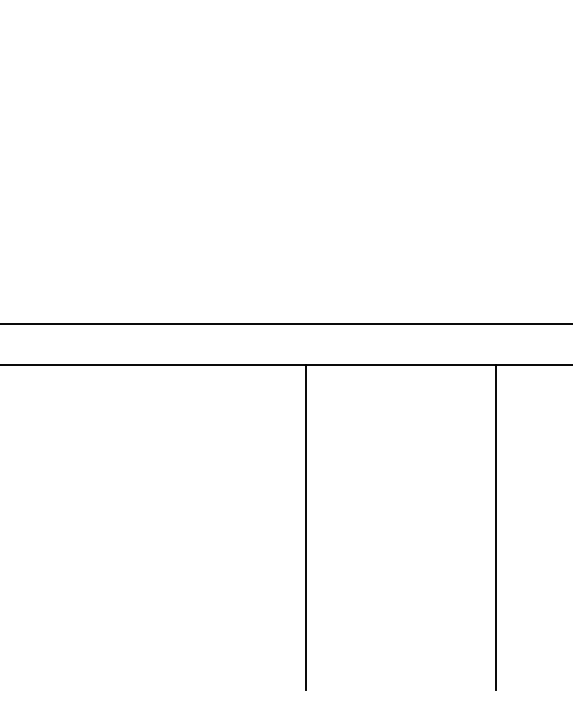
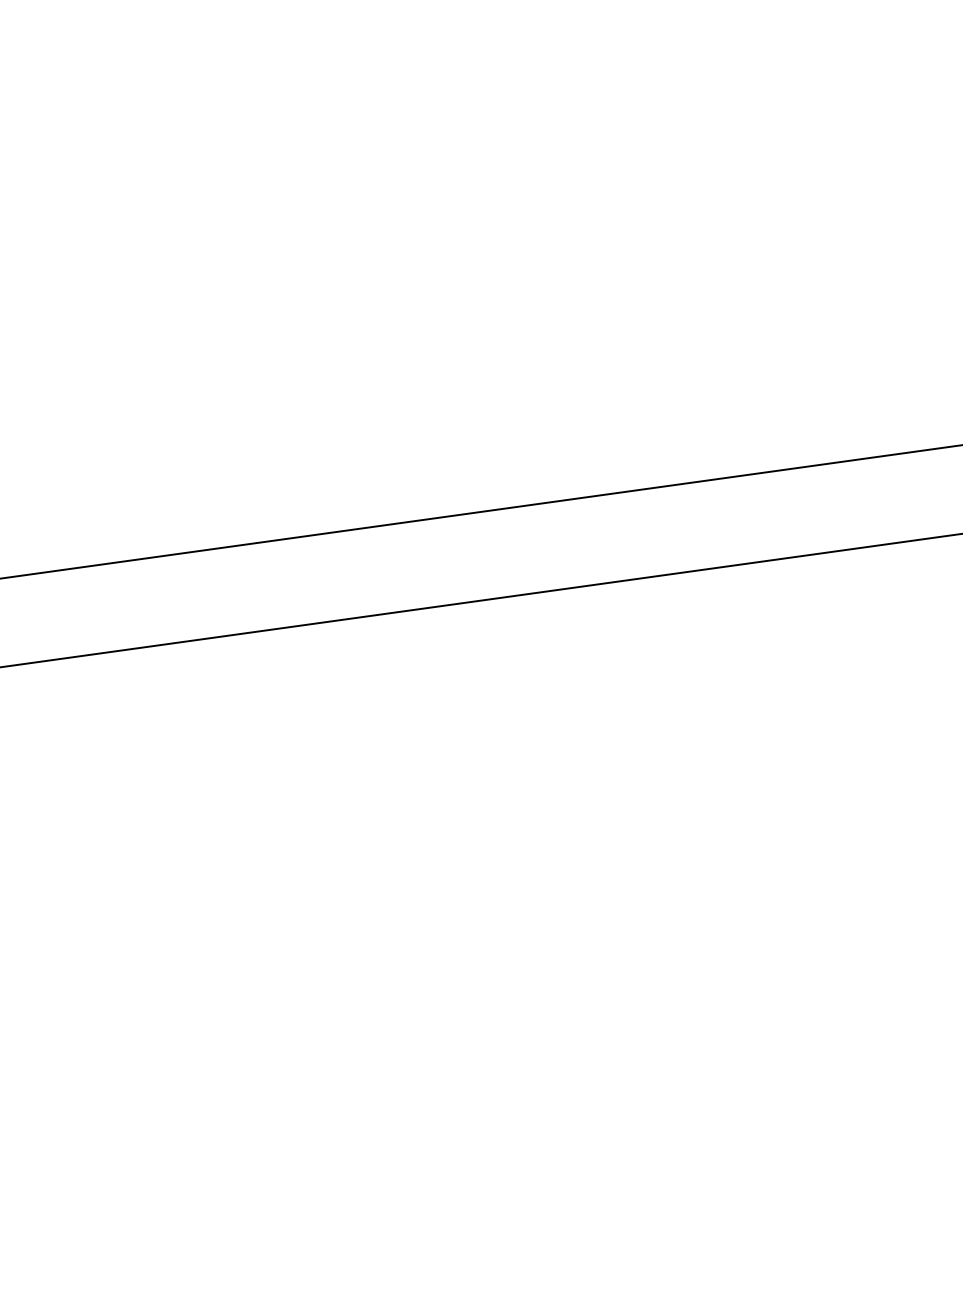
line: (306, 526) -> (632, 929), removed

